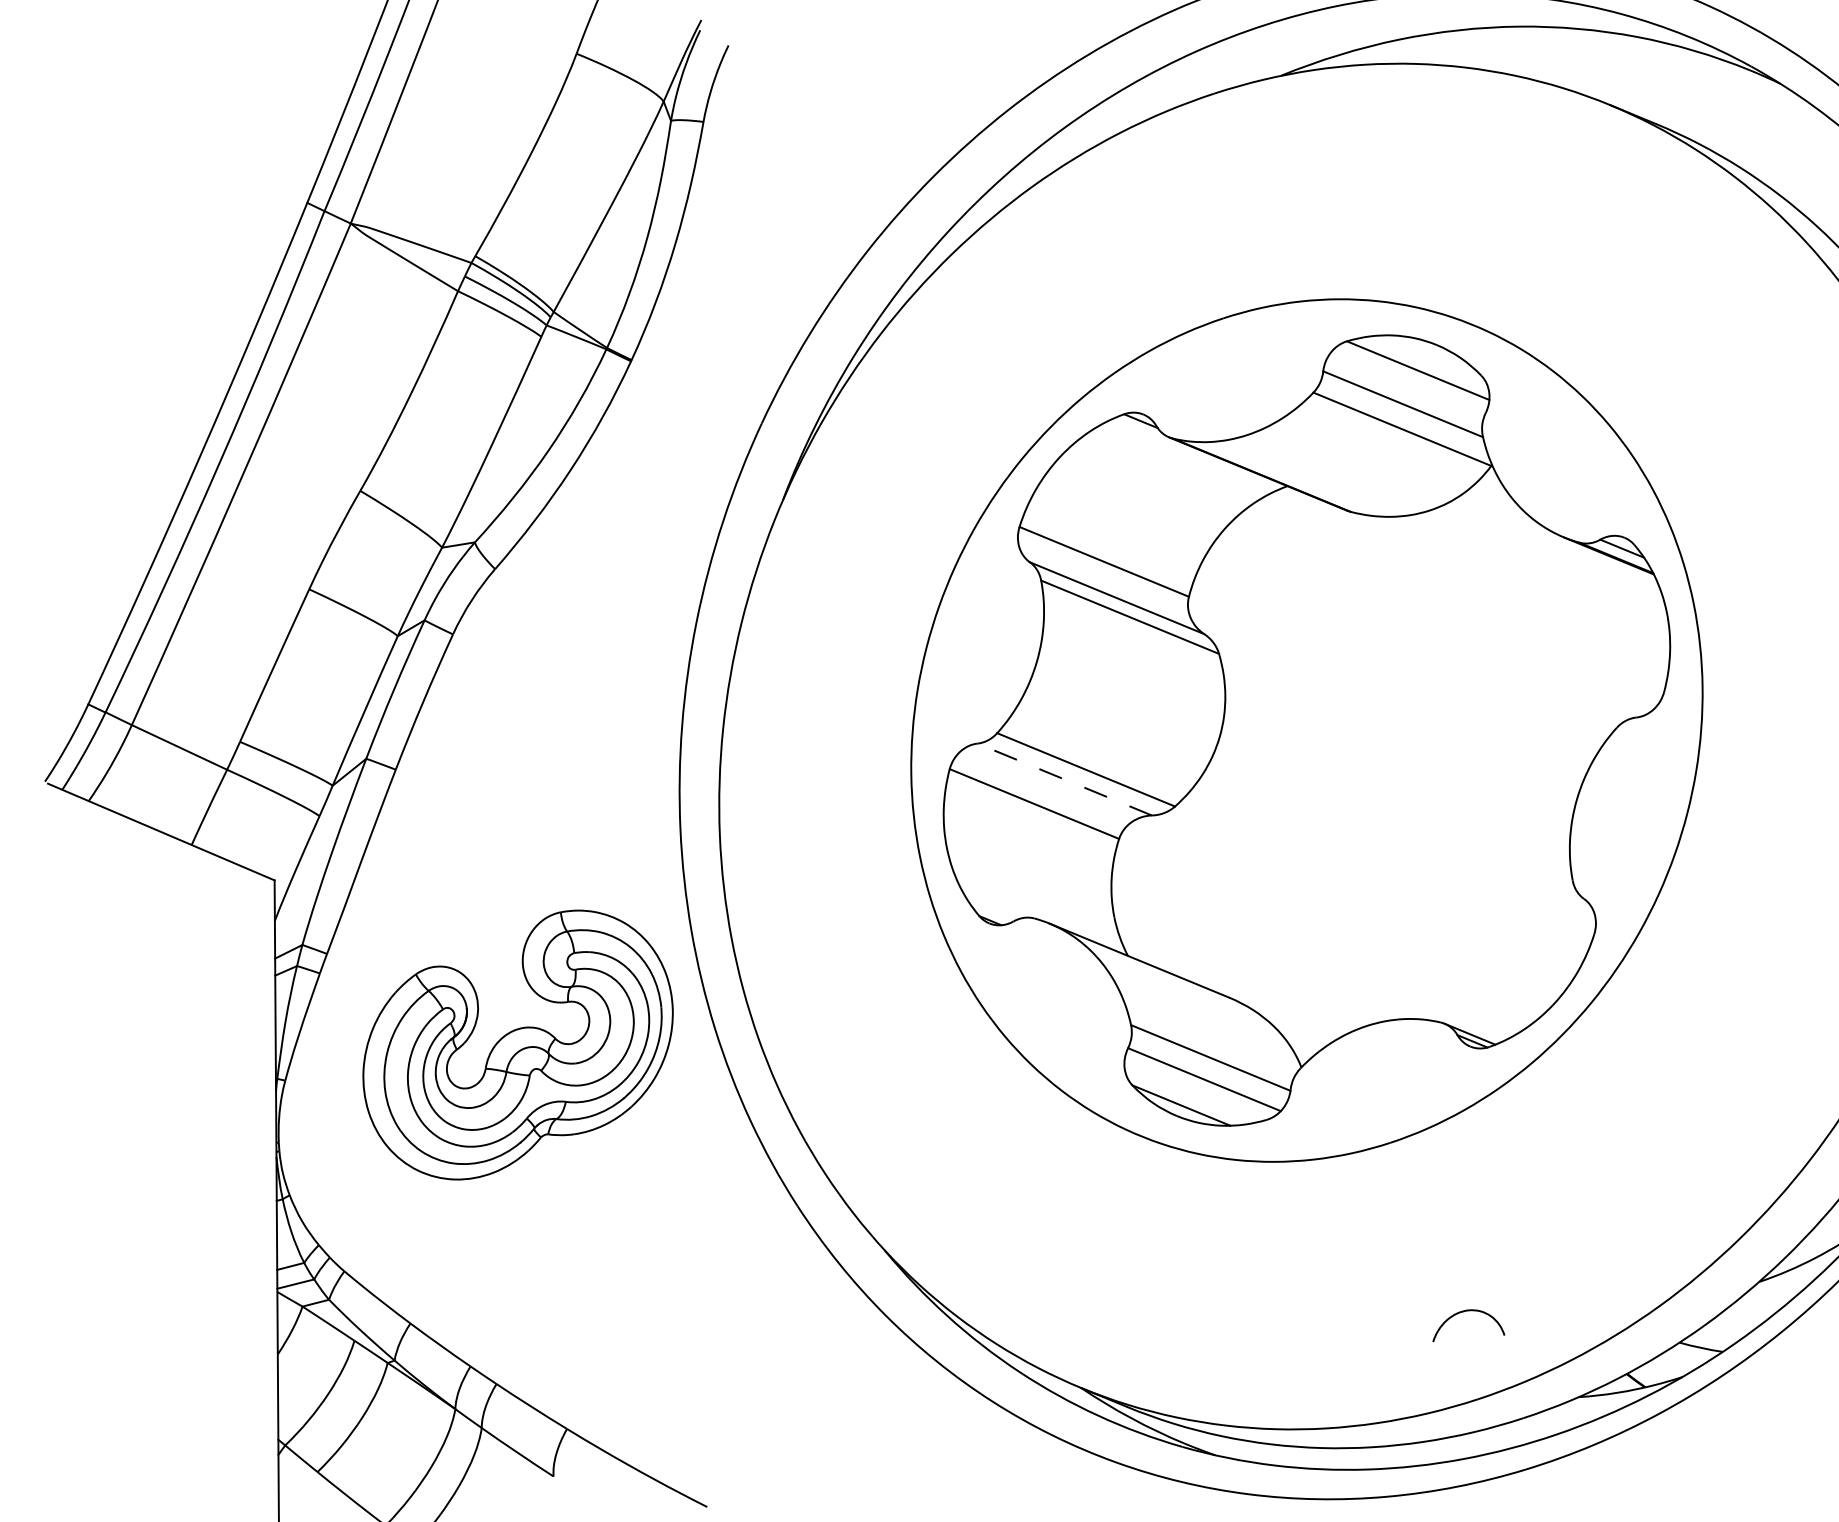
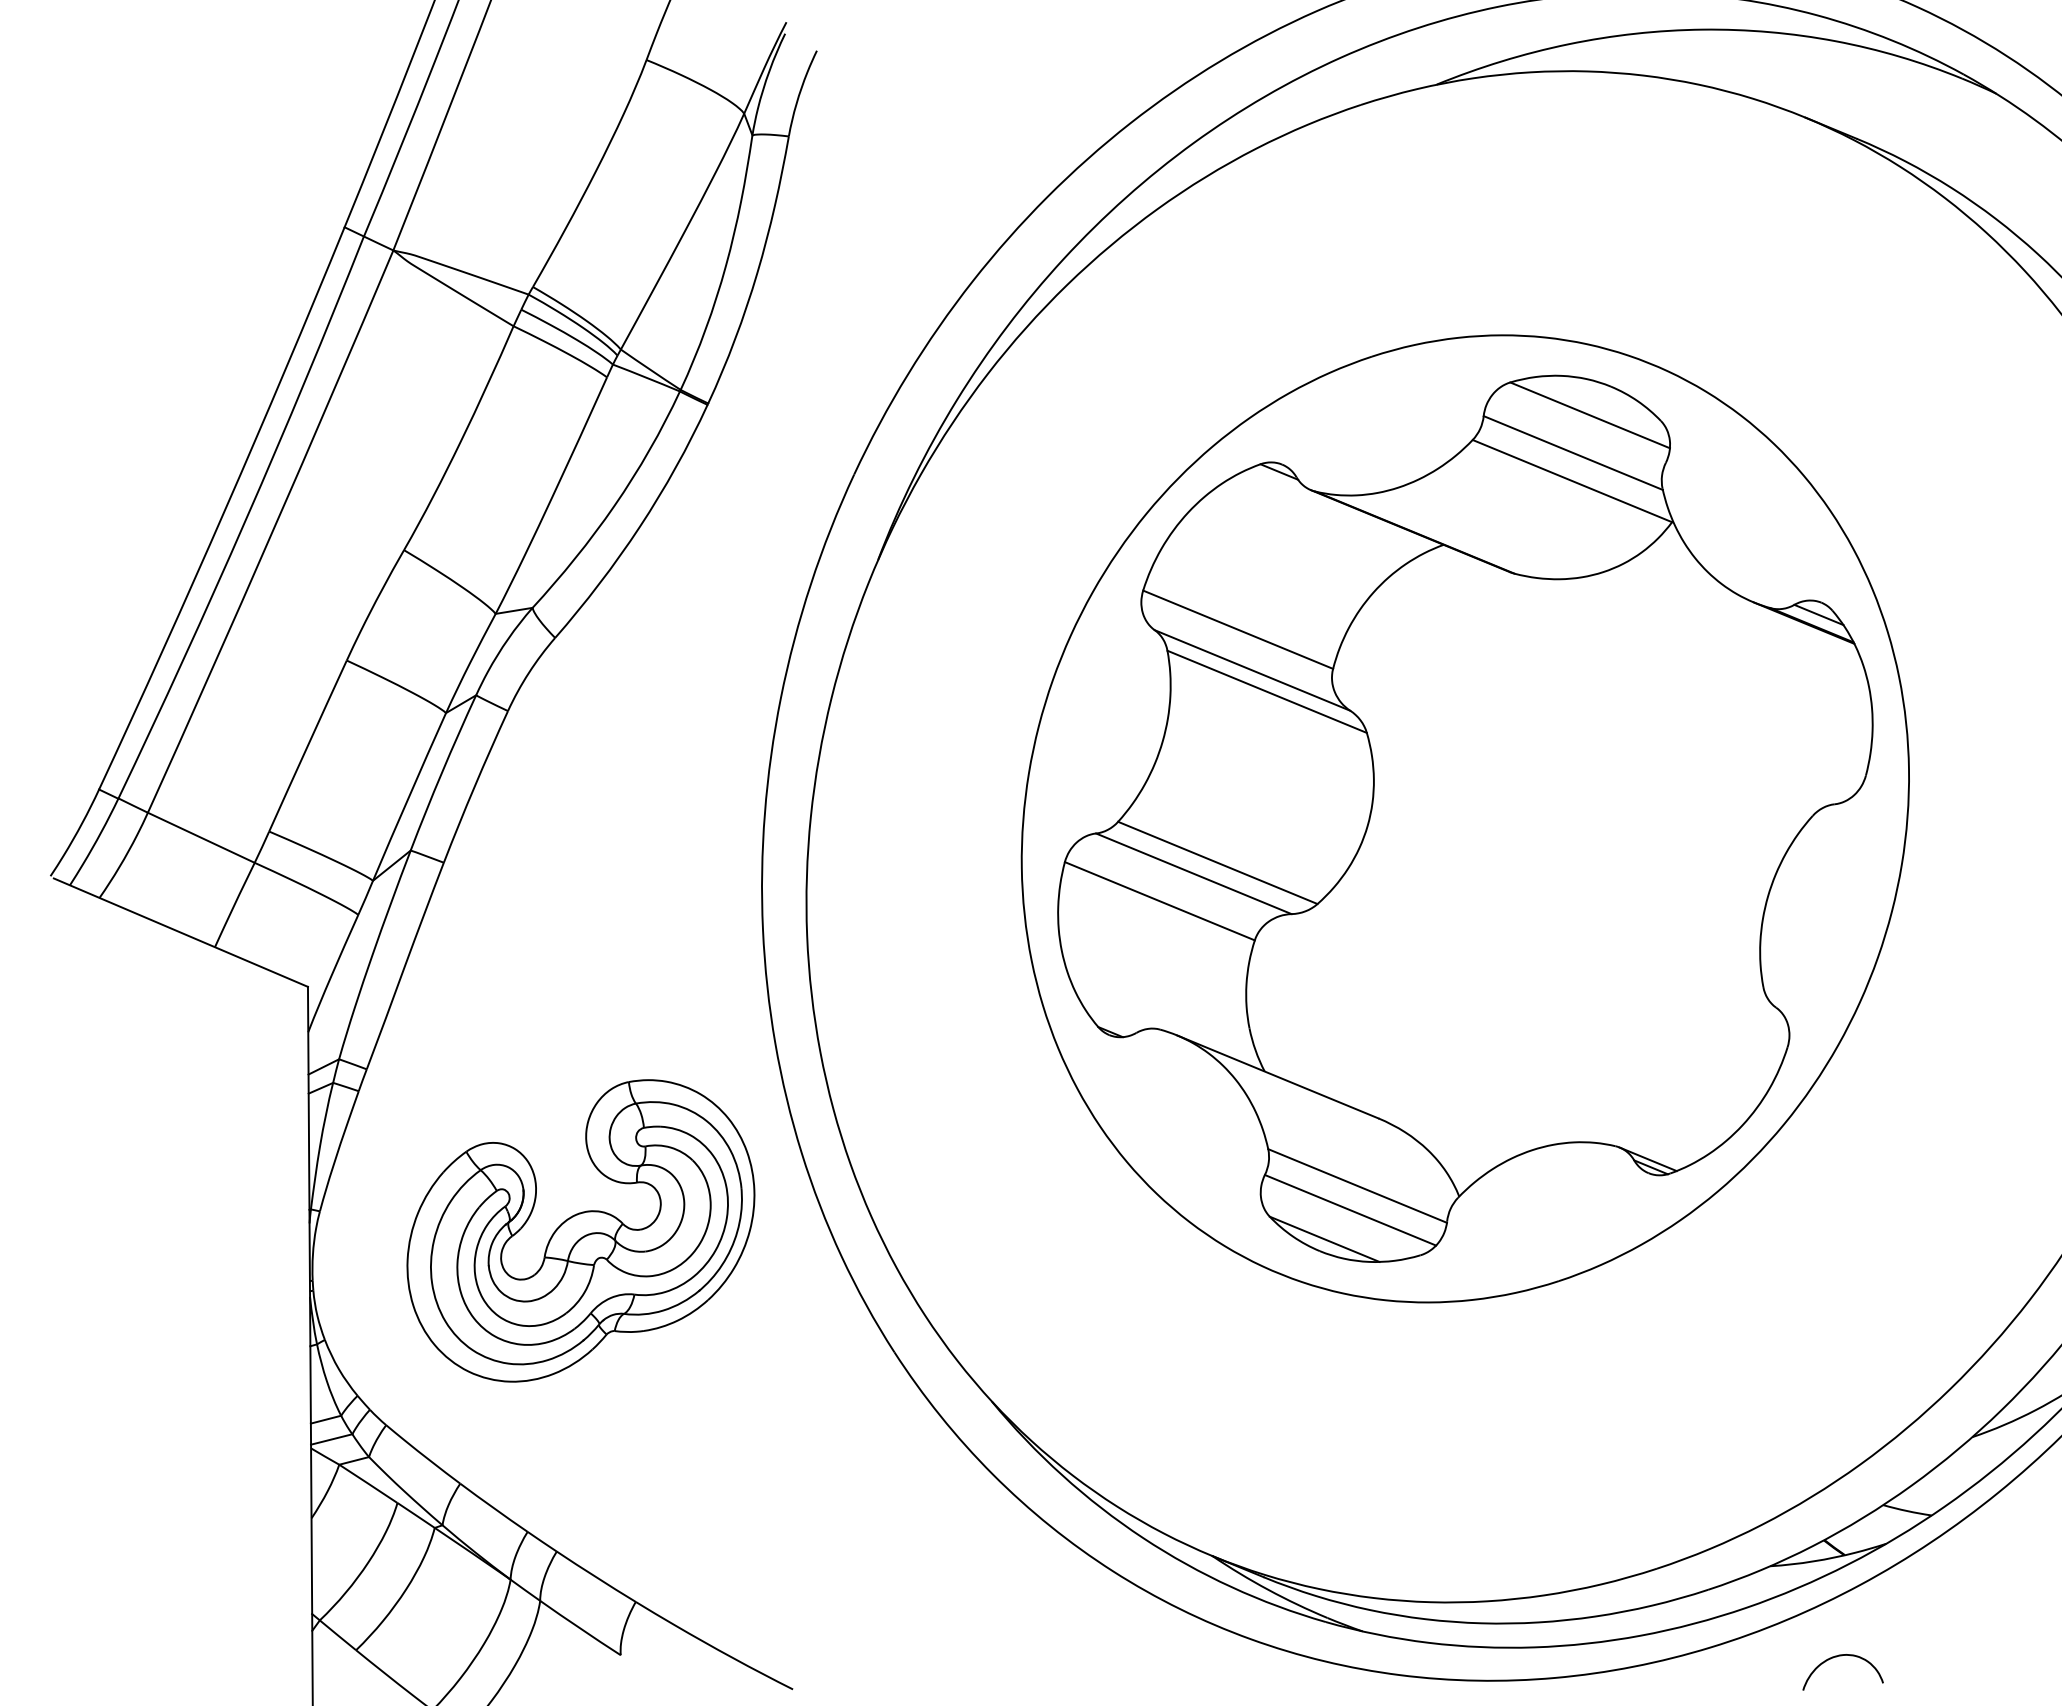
line: (1064, 779) -> (1193, 873), dashed -> solid
part: (517, 1044) -> (580, 1230), moved
curve: (1463, 1312) -> (1837, 1657), moved

